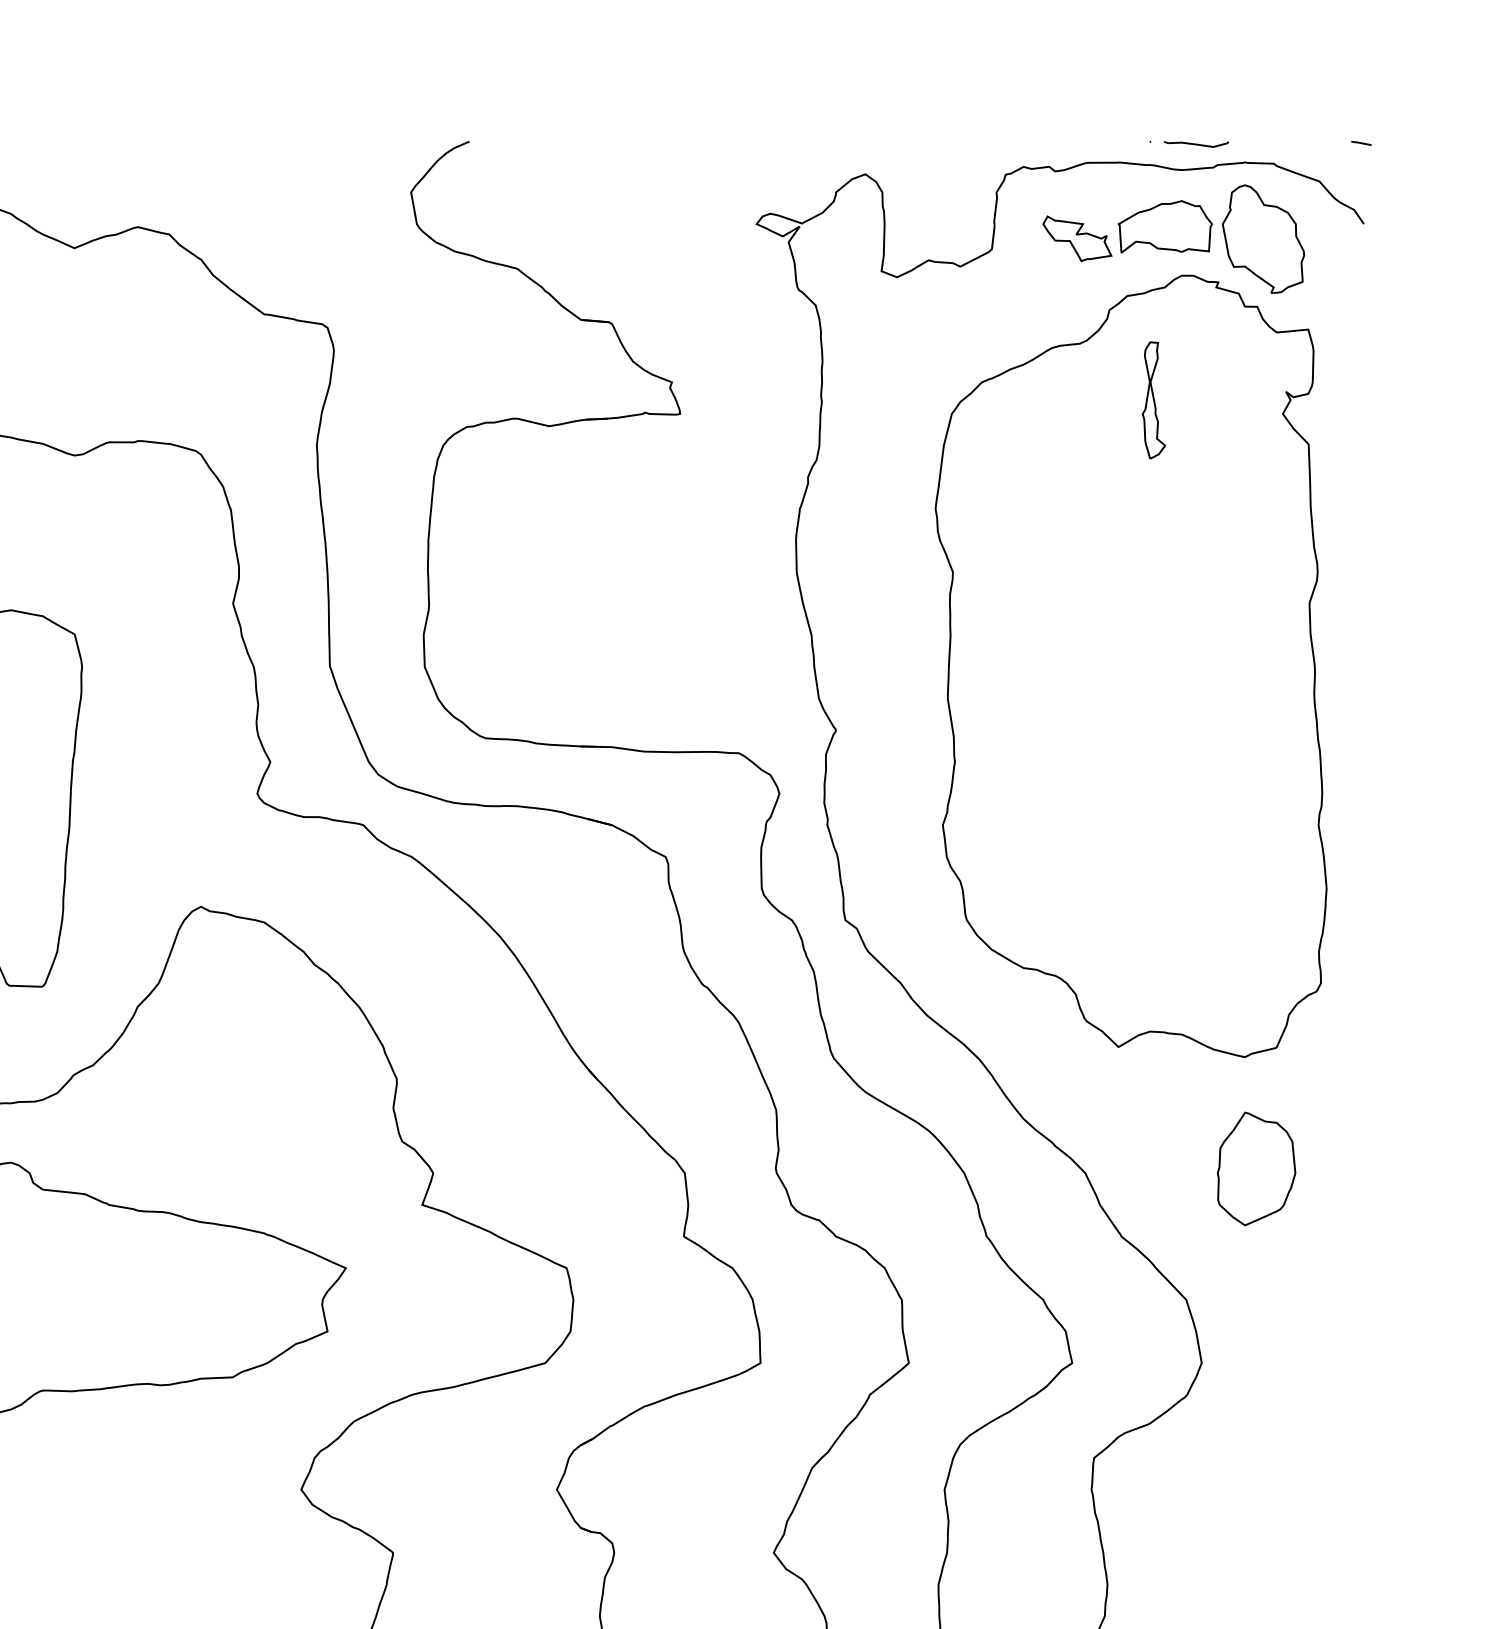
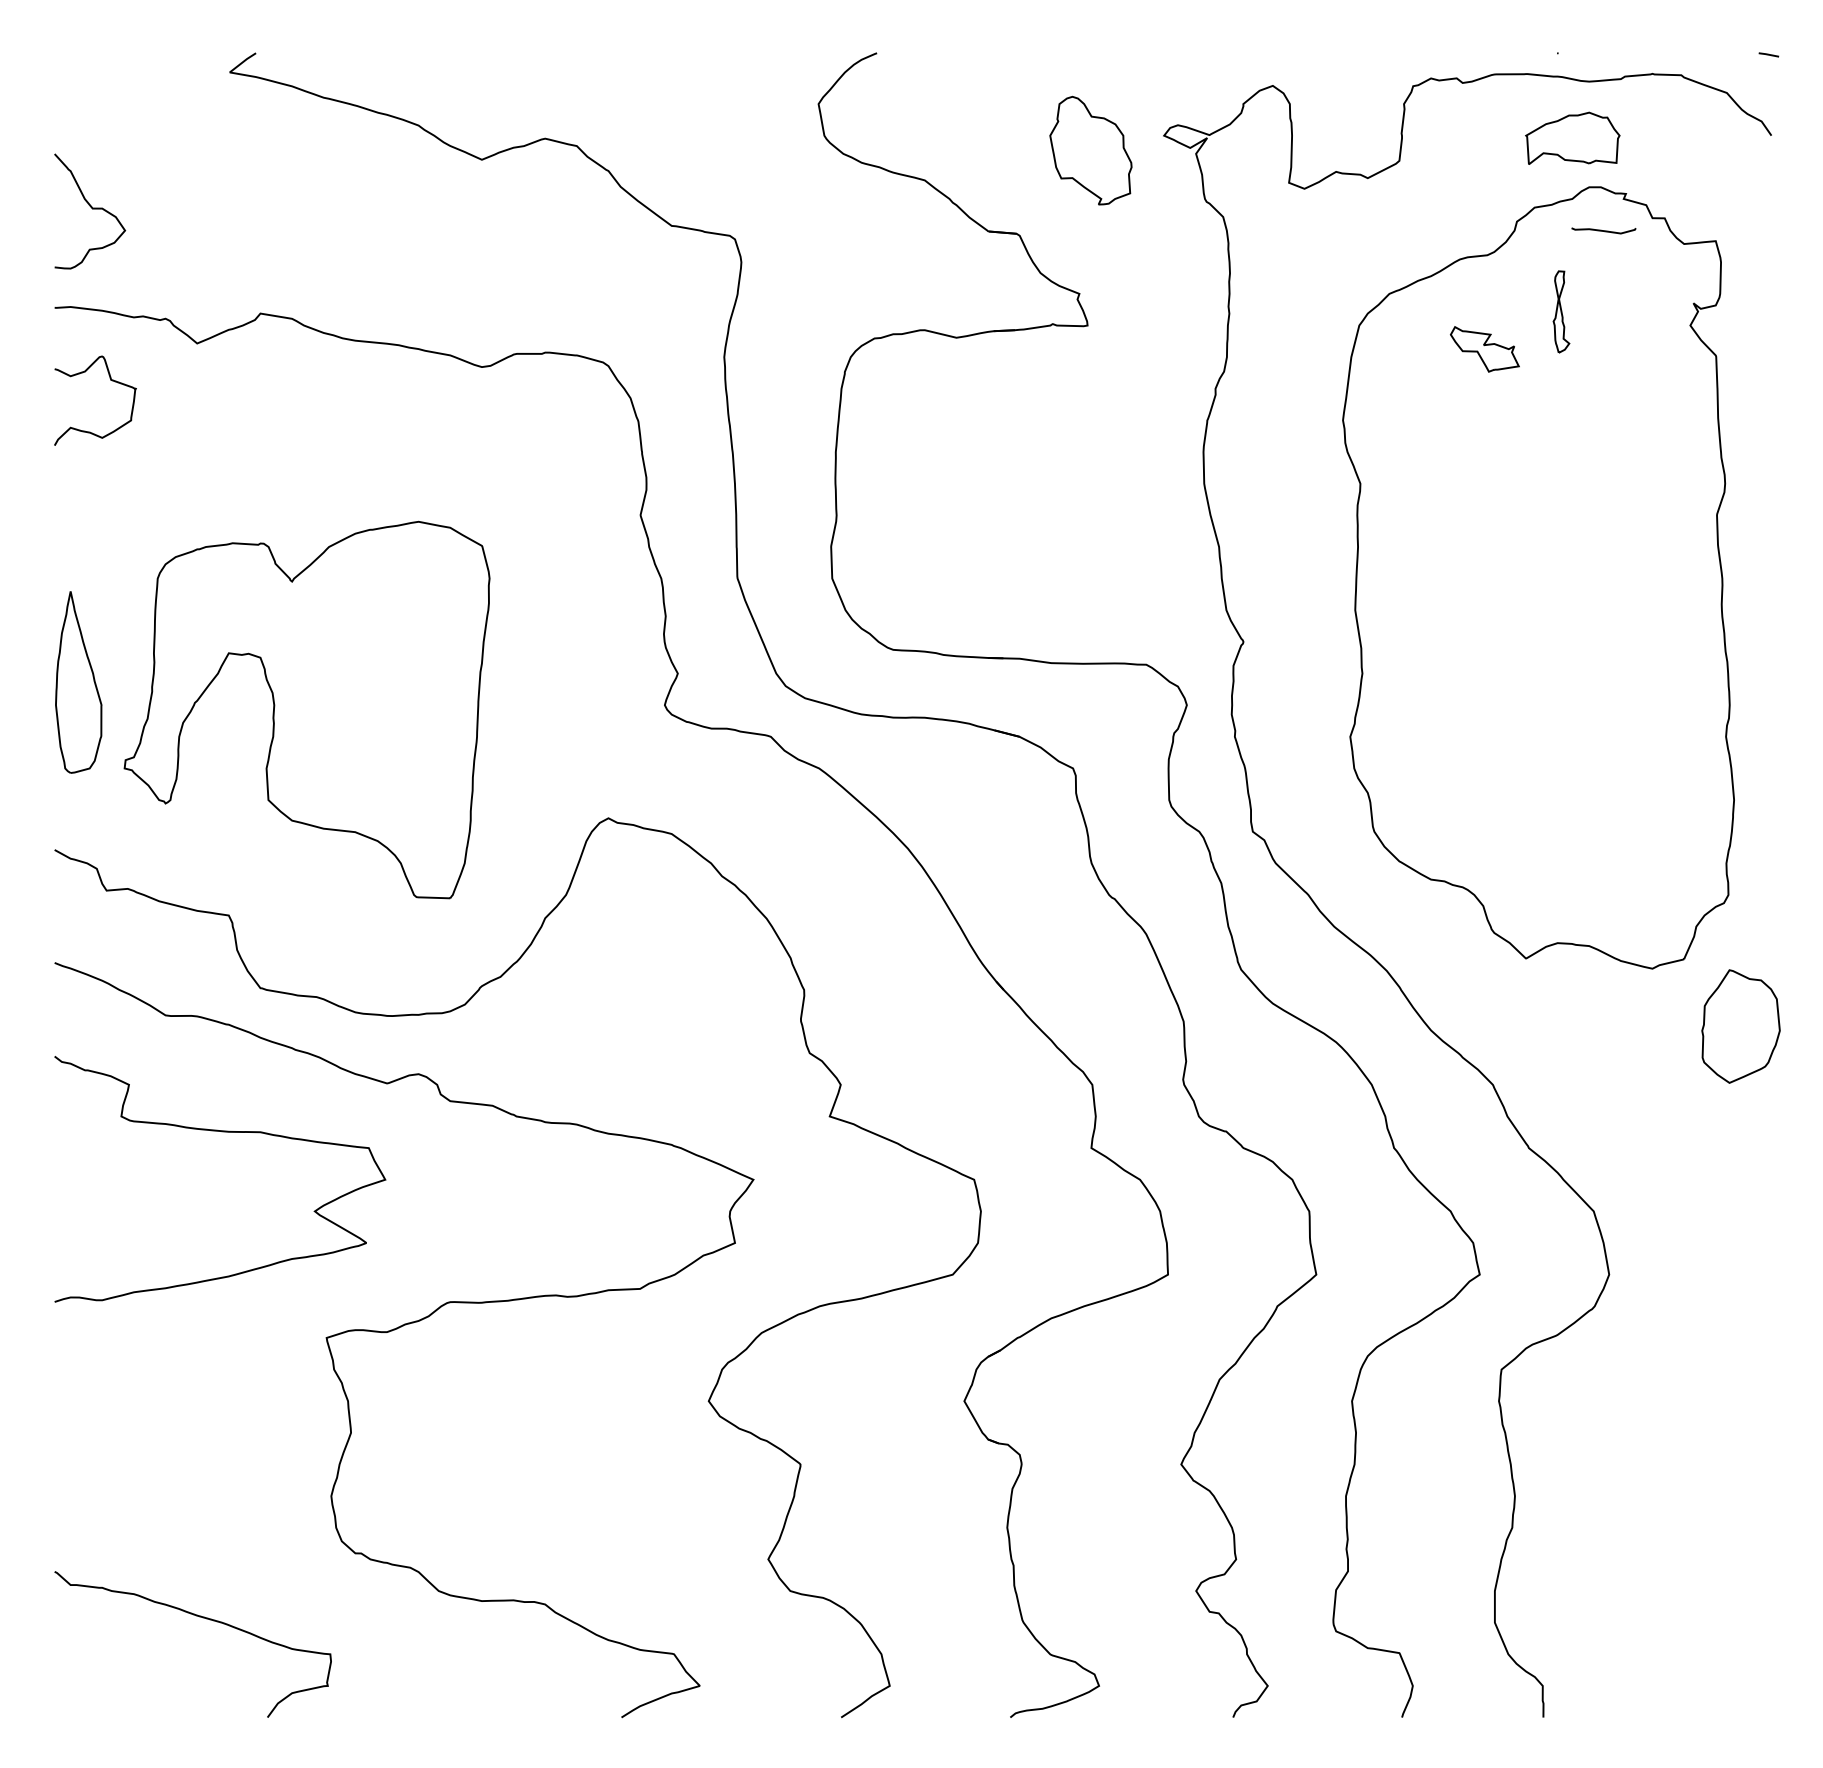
curve: (1196, 143) -> (1603, 230), moved
part: (1077, 238) -> (1484, 349), moved
part: (1263, 238) -> (1090, 150), moved
part: (1154, 399) -> (1561, 311), size x0.7
part: (1256, 1168) -> (1740, 1026), moved

